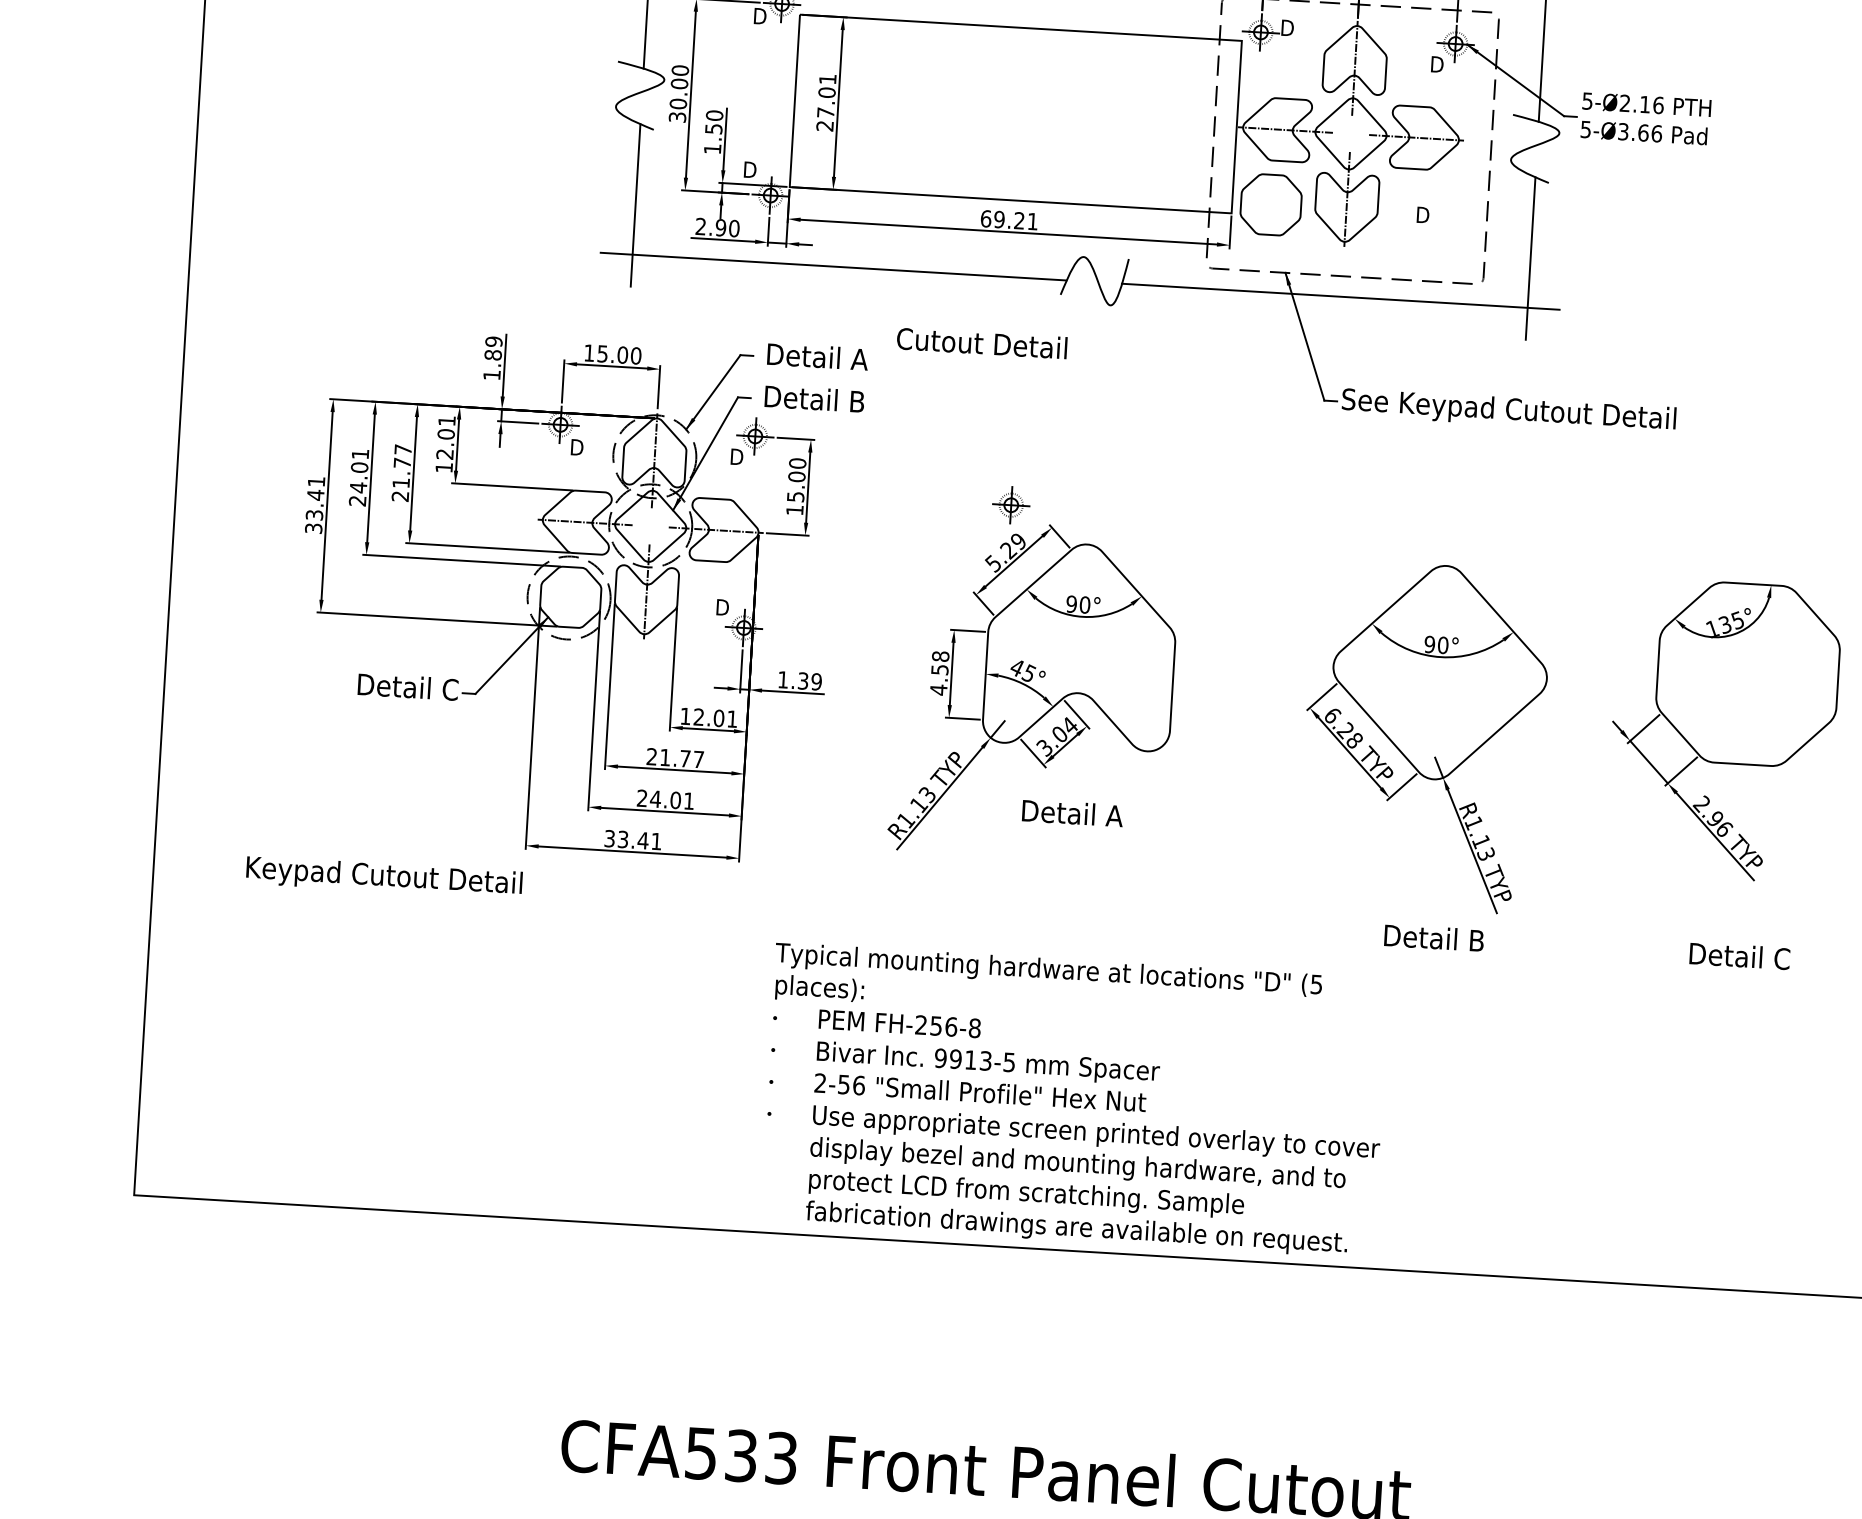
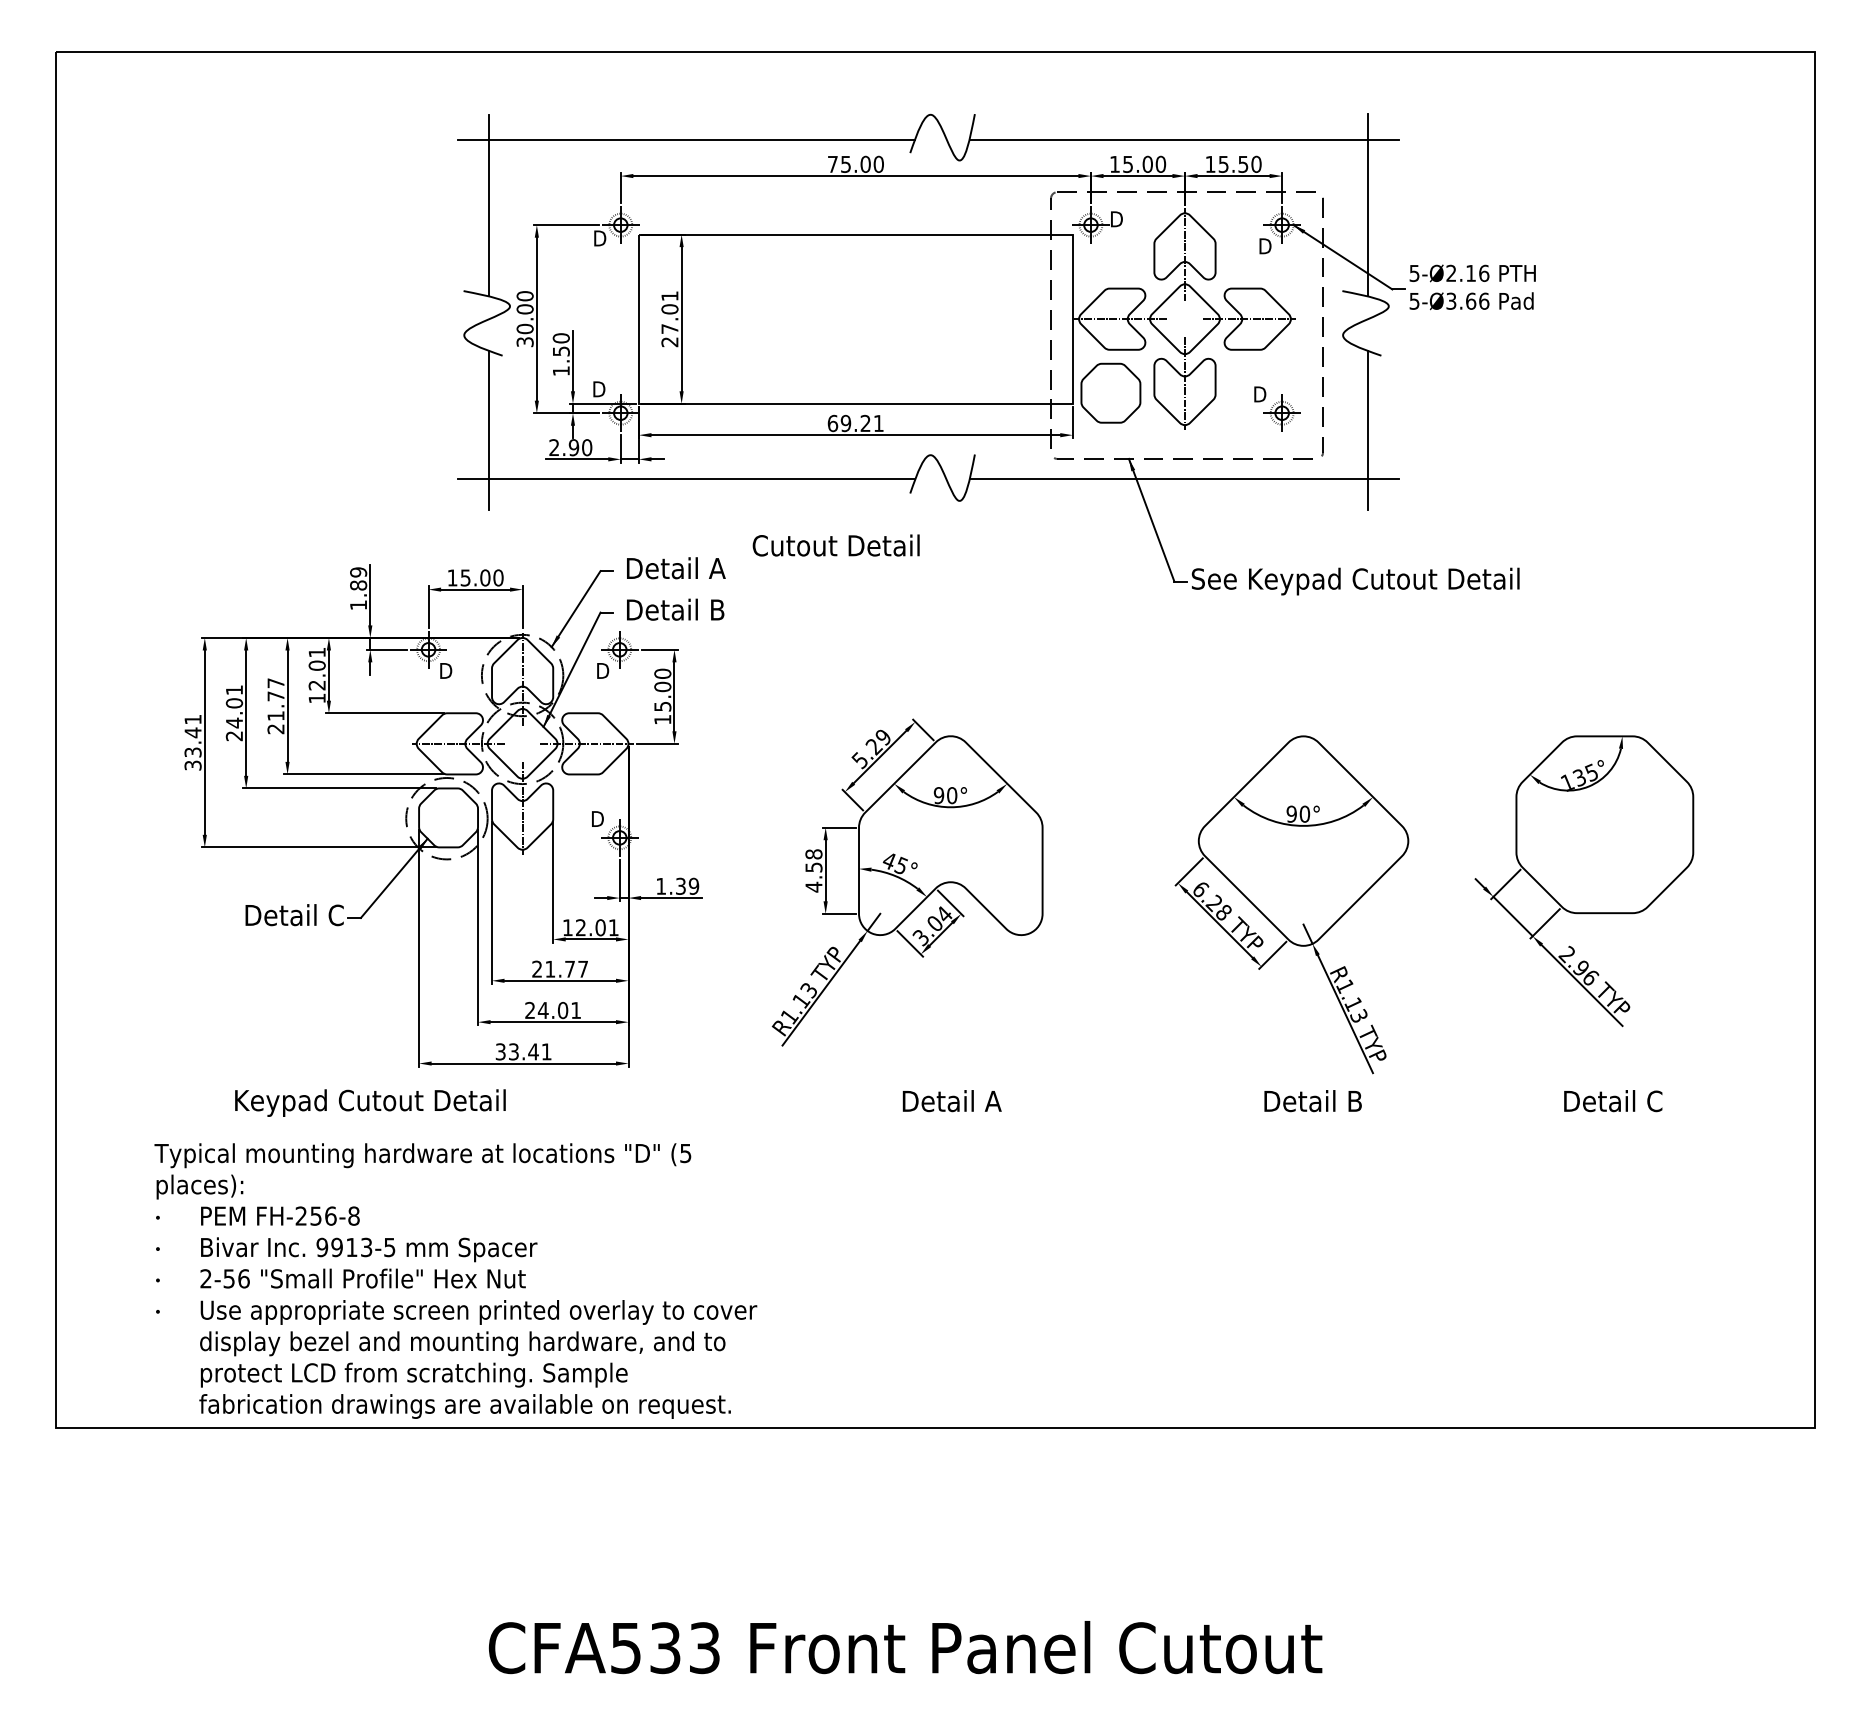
part: (1010, 504) -> (1281, 412), moved
text: (1071, 813) -> (951, 1101), moved
text: (384, 877) -> (370, 1102), moved
text: (1074, 1100) -> (455, 1280), moved

